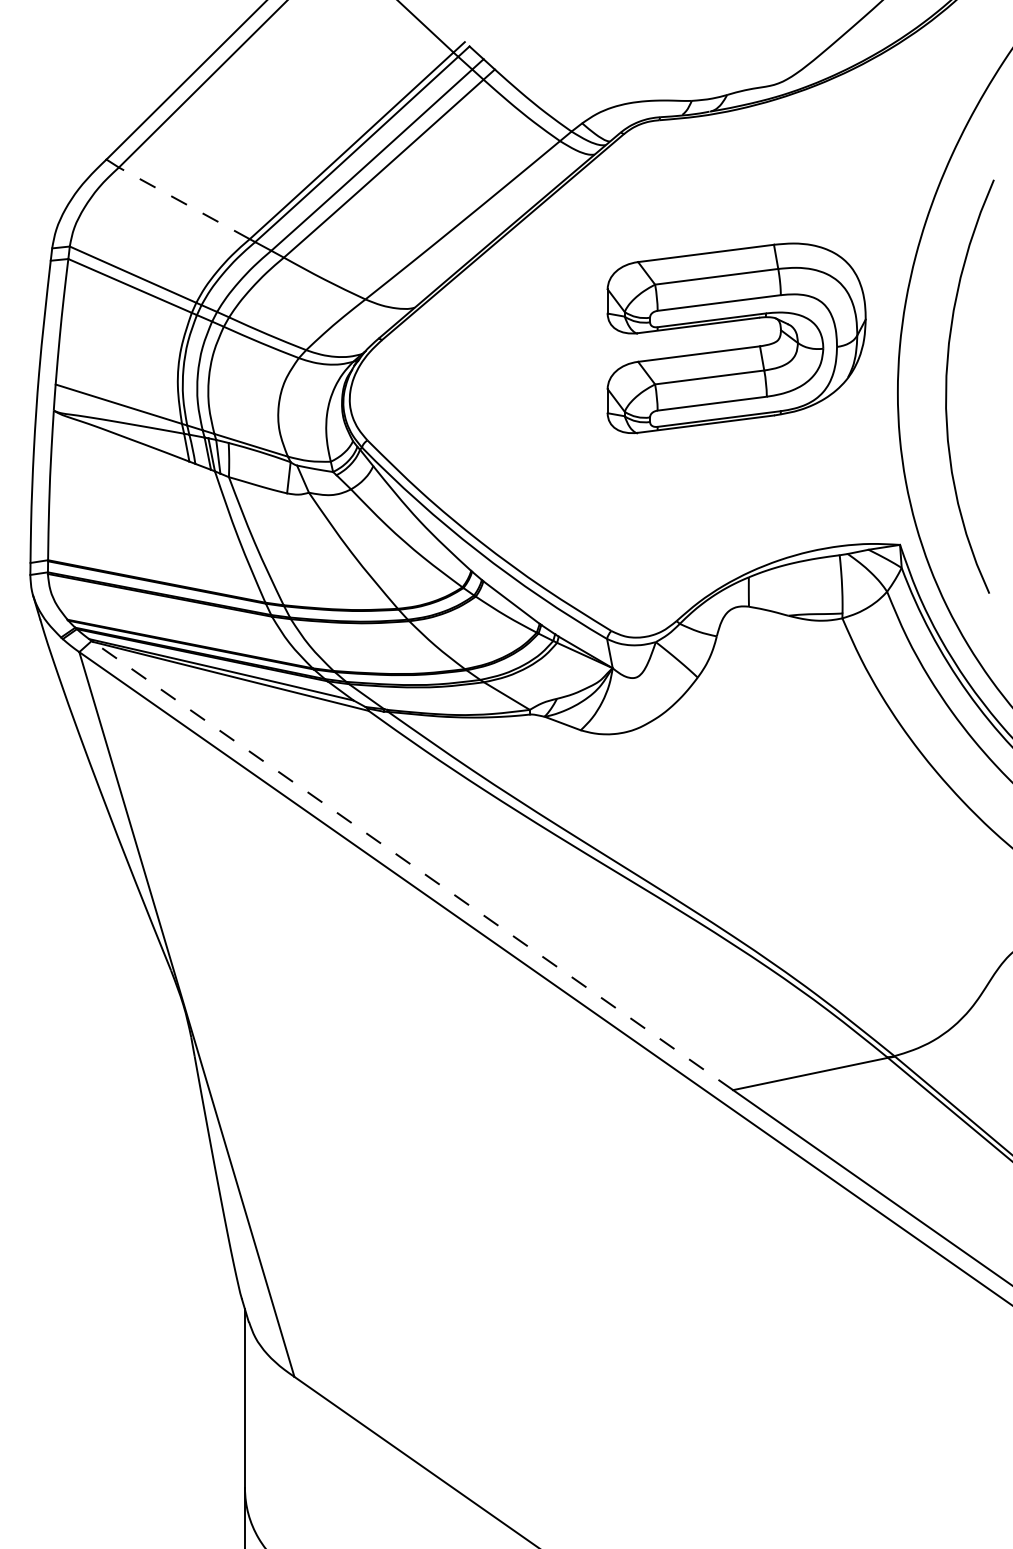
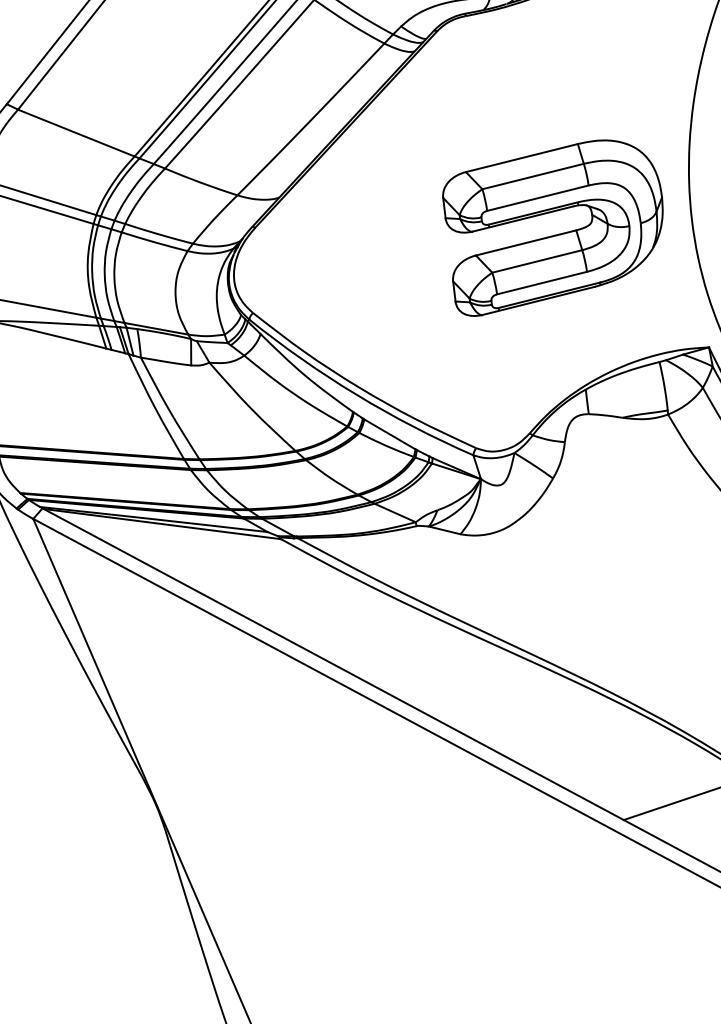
line: (184, 203) -> (76, 133), dashed -> solid
part: (740, 347) -> (560, 233), moved
line: (413, 866) -> (334, 664), dashed -> solid

